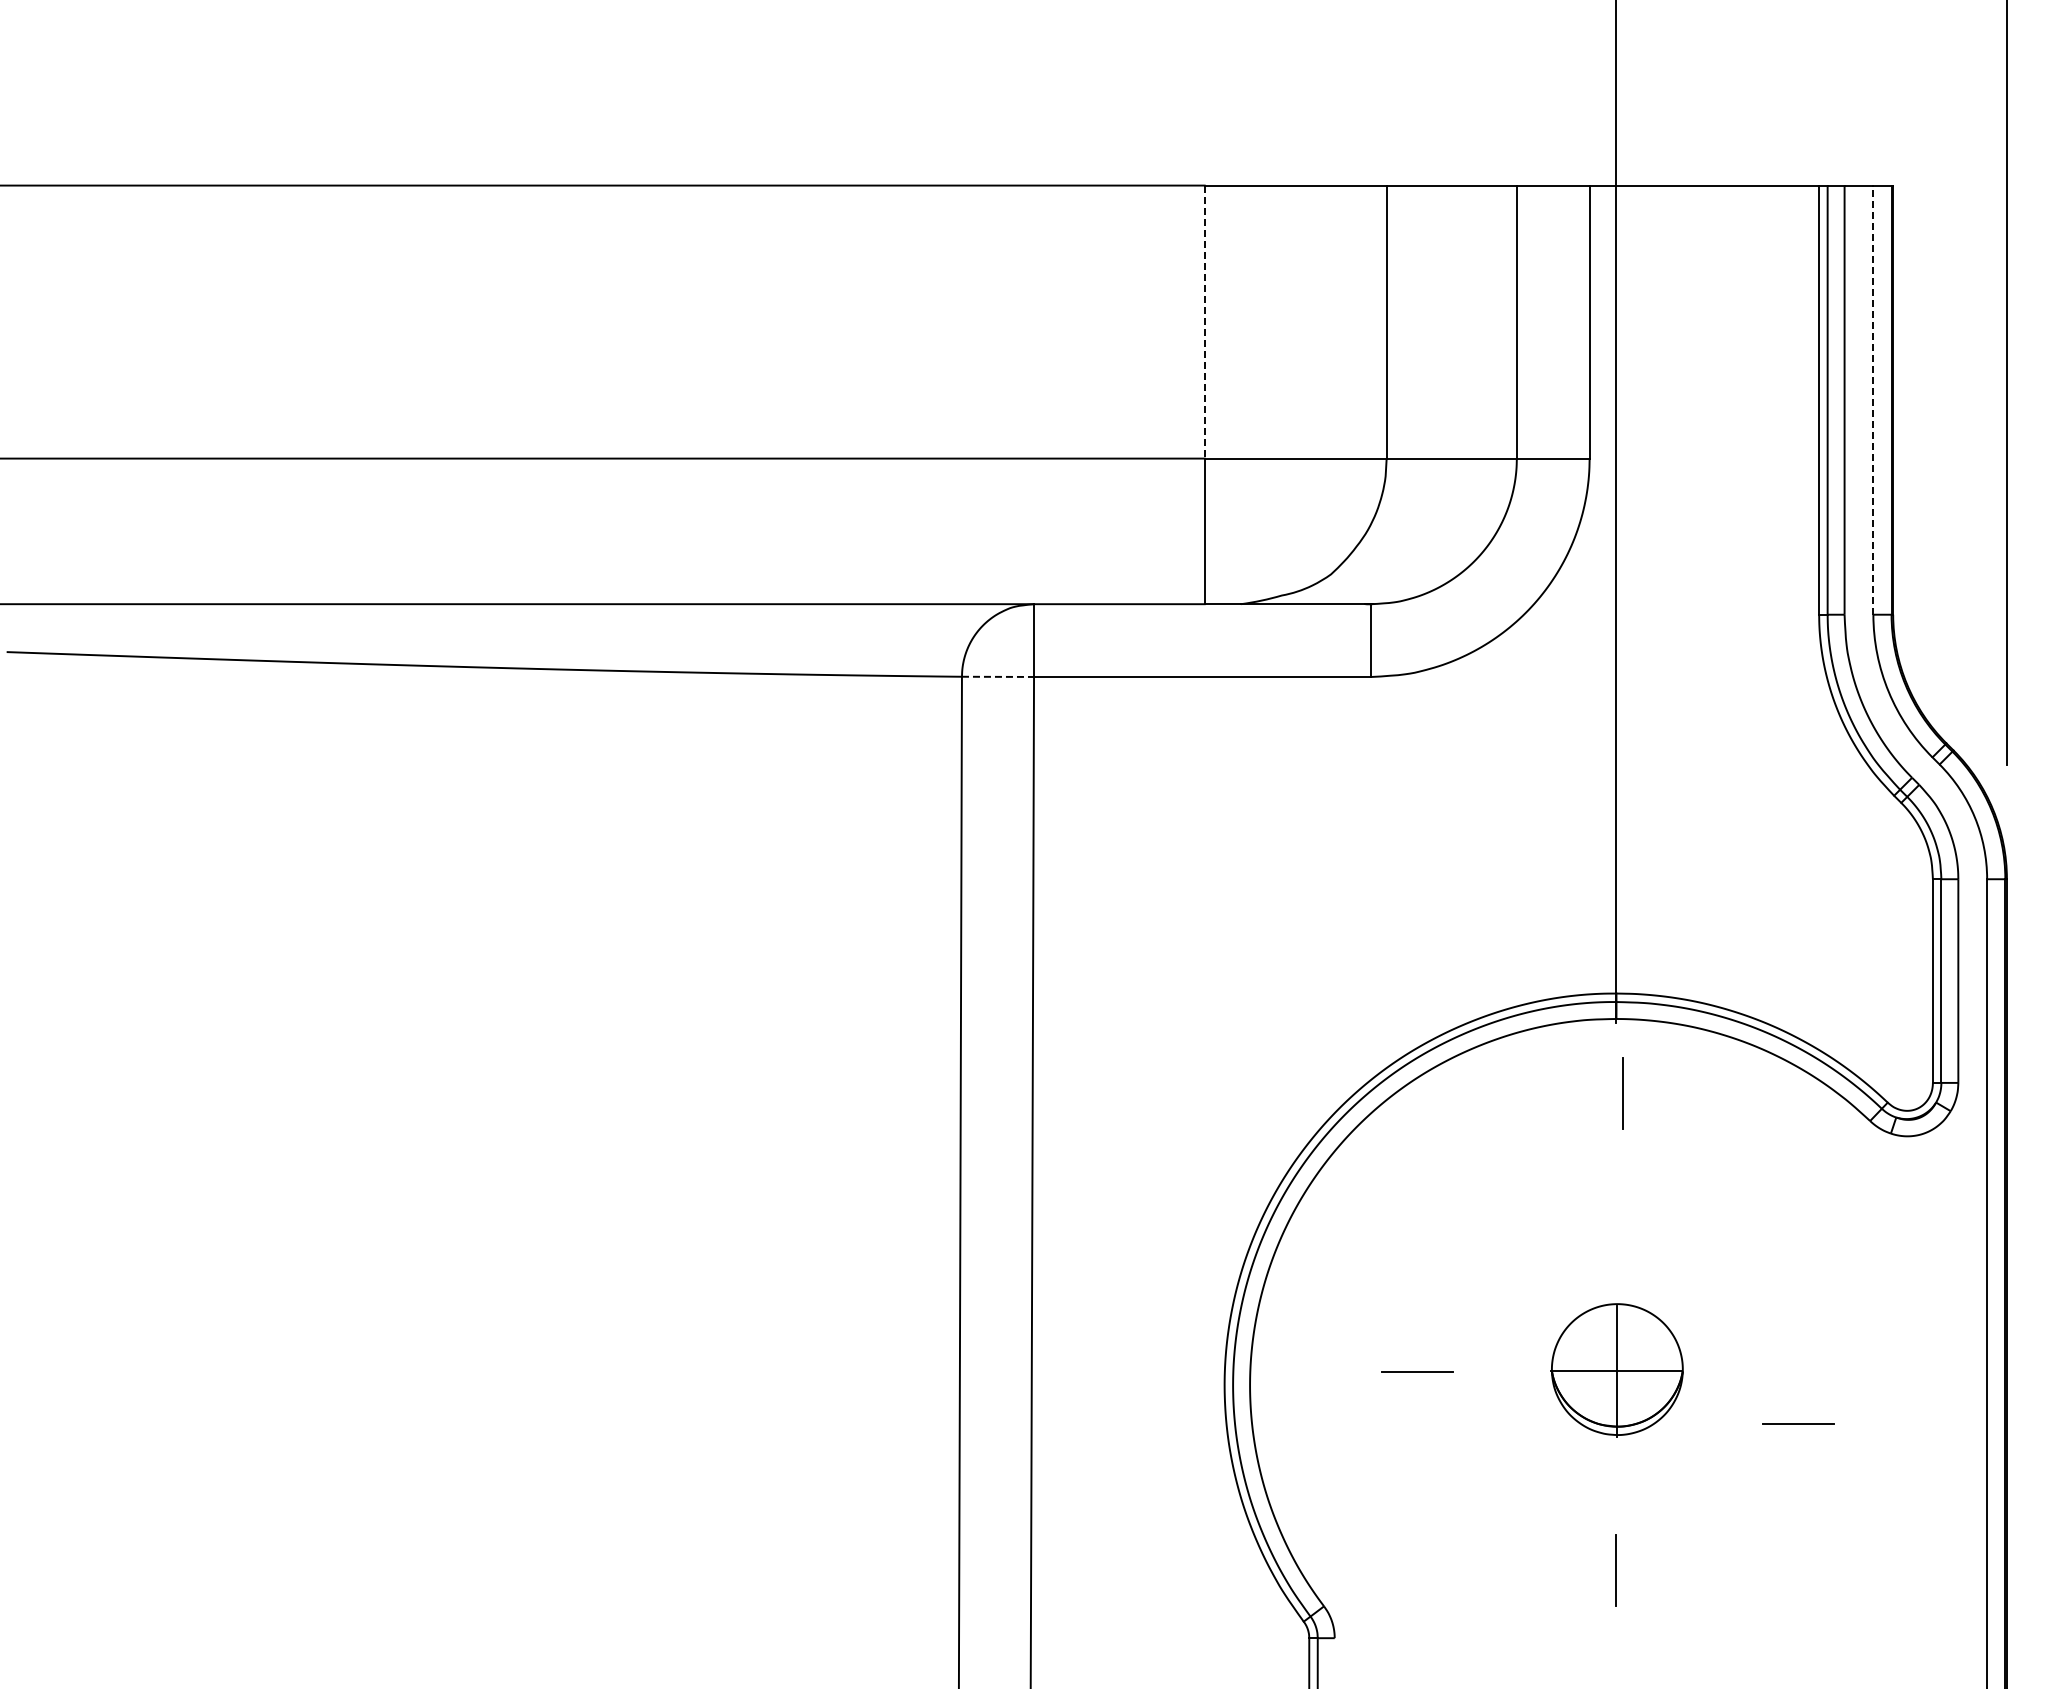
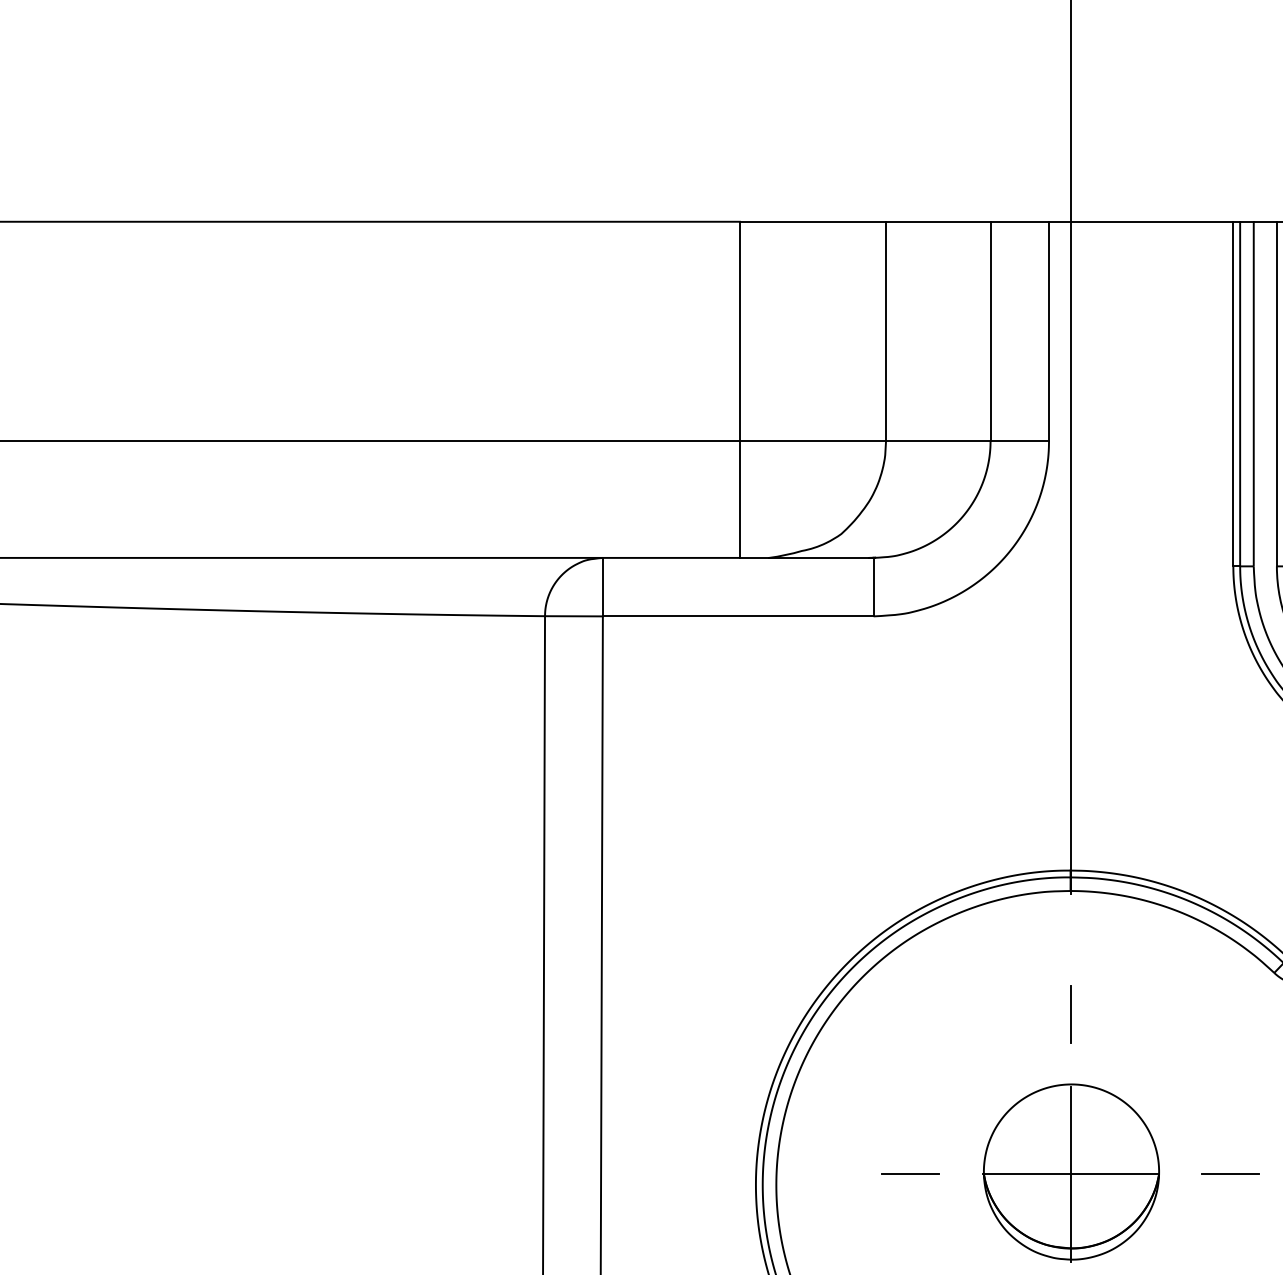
line: (1204, 322) -> (739, 331), dashed -> solid
line: (1873, 400) -> (1276, 394), dashed -> solid
line: (998, 676) -> (574, 615), dashed -> solid
line: (1622, 1093) -> (1069, 1014), moved
part: (1616, 1370) -> (1070, 1173), size x1.67
line: (1798, 1423) -> (1230, 1174), moved

